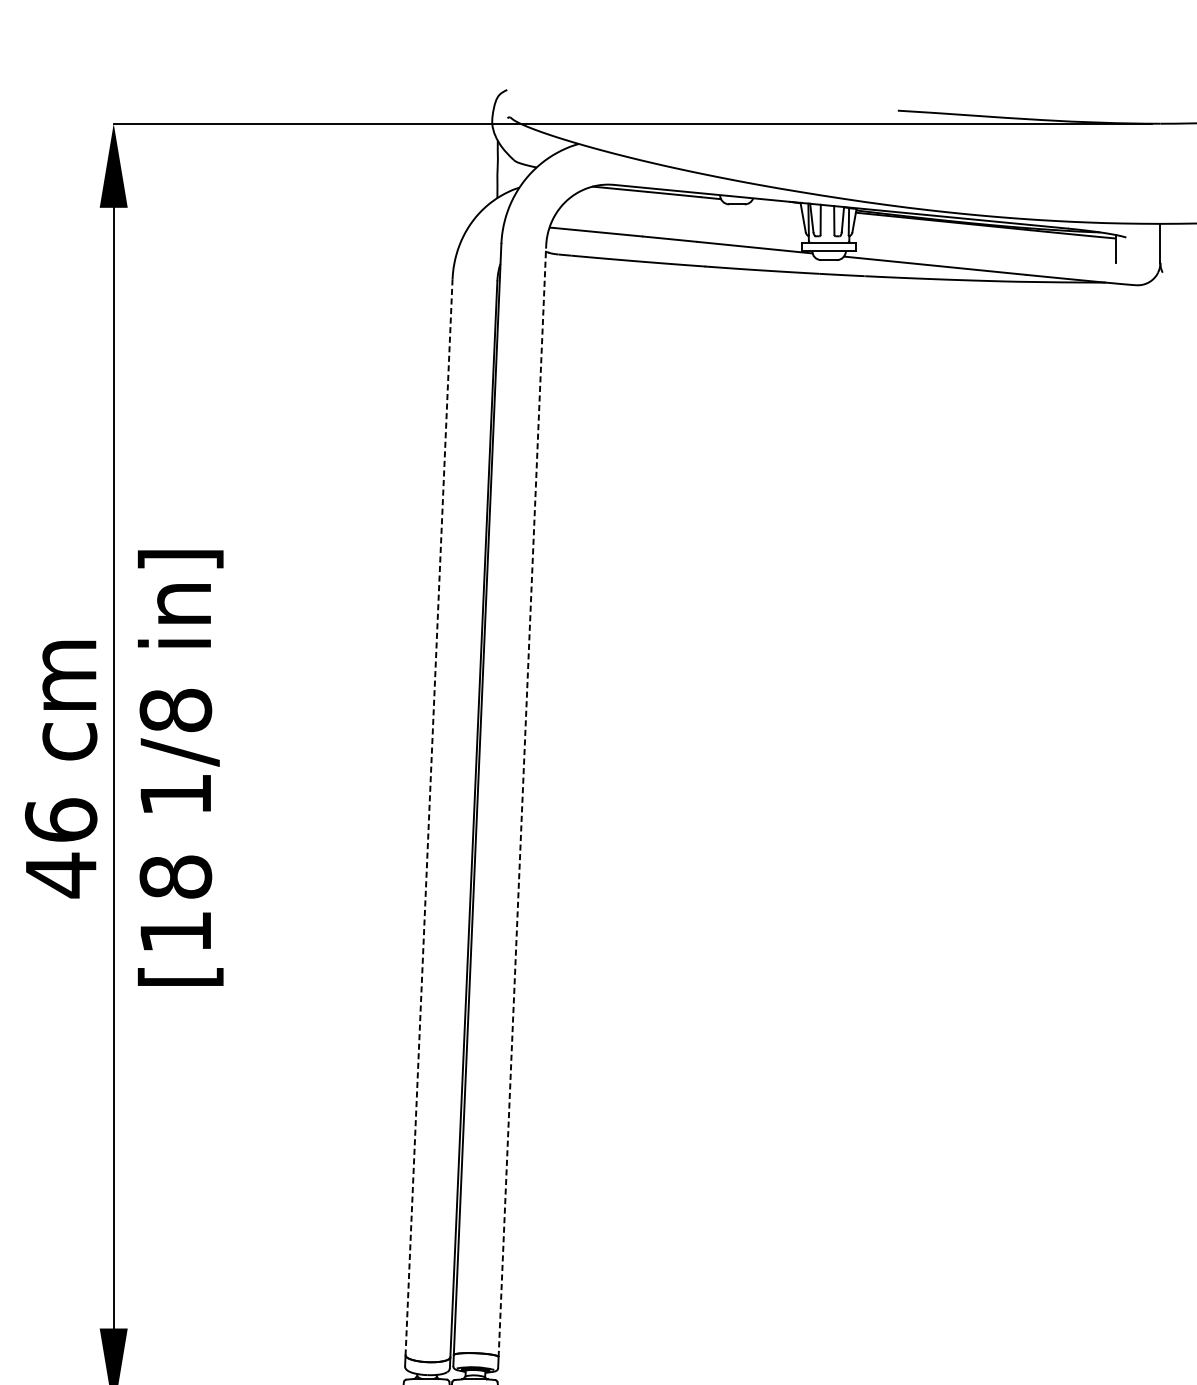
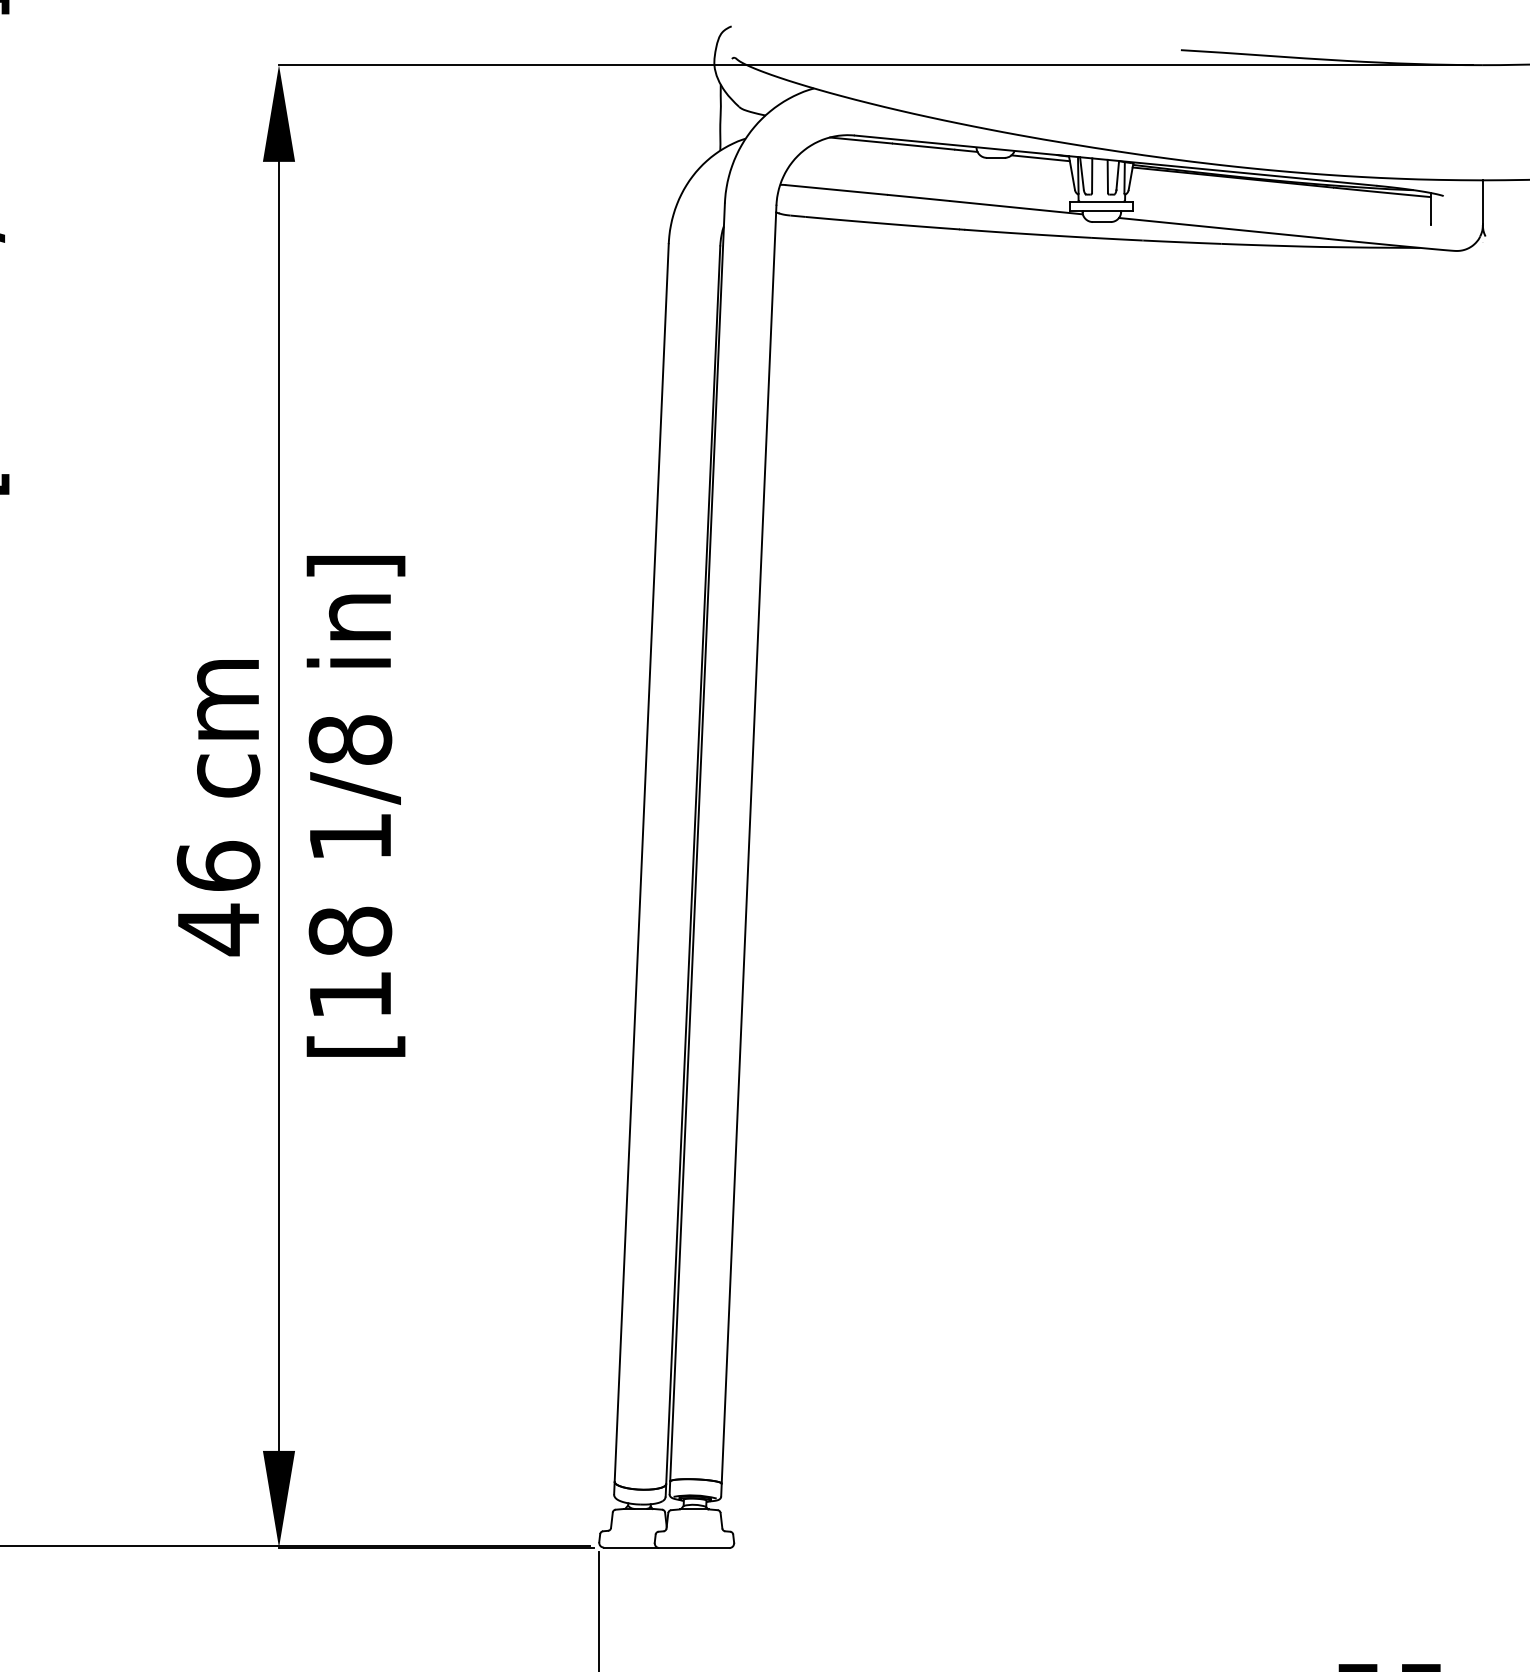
line: (775, 204) -> (1040, 158), added
line: (522, 801) -> (749, 844), dashed -> solid
line: (428, 817) -> (641, 863), dashed -> solid

